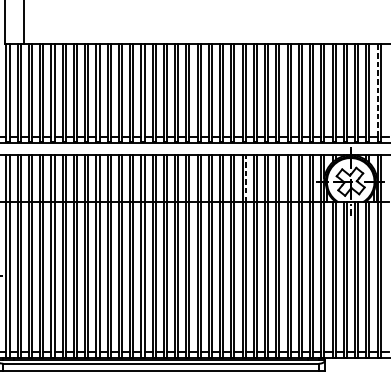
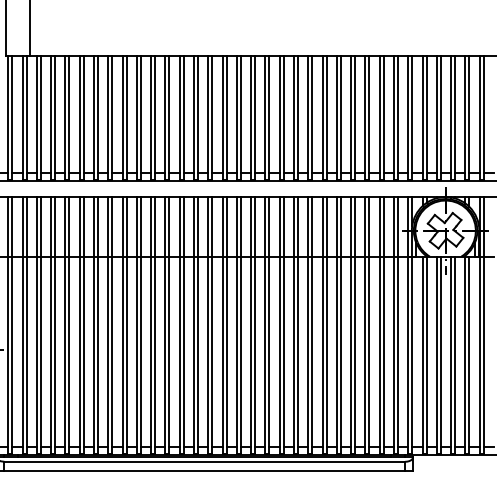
line: (377, 90) -> (479, 114), dashed -> solid
line: (245, 178) -> (312, 226), dashed -> solid

